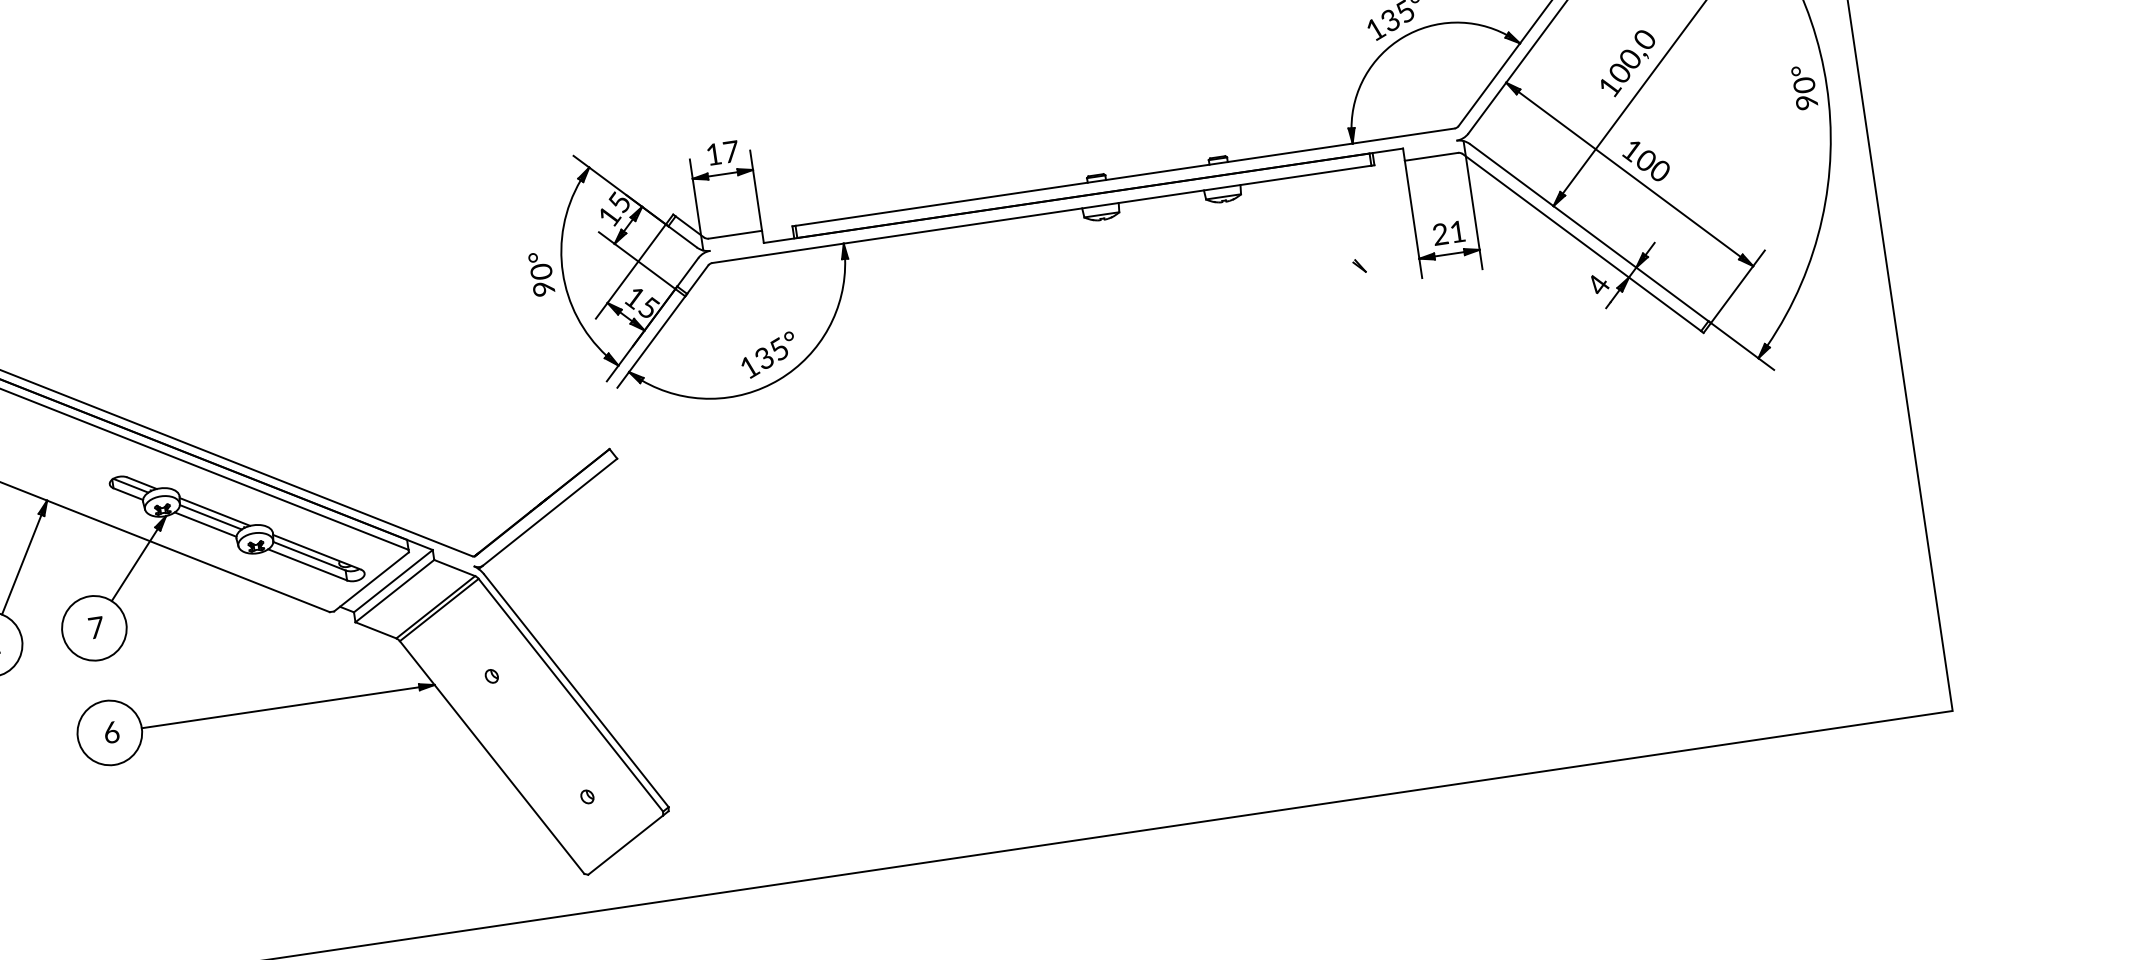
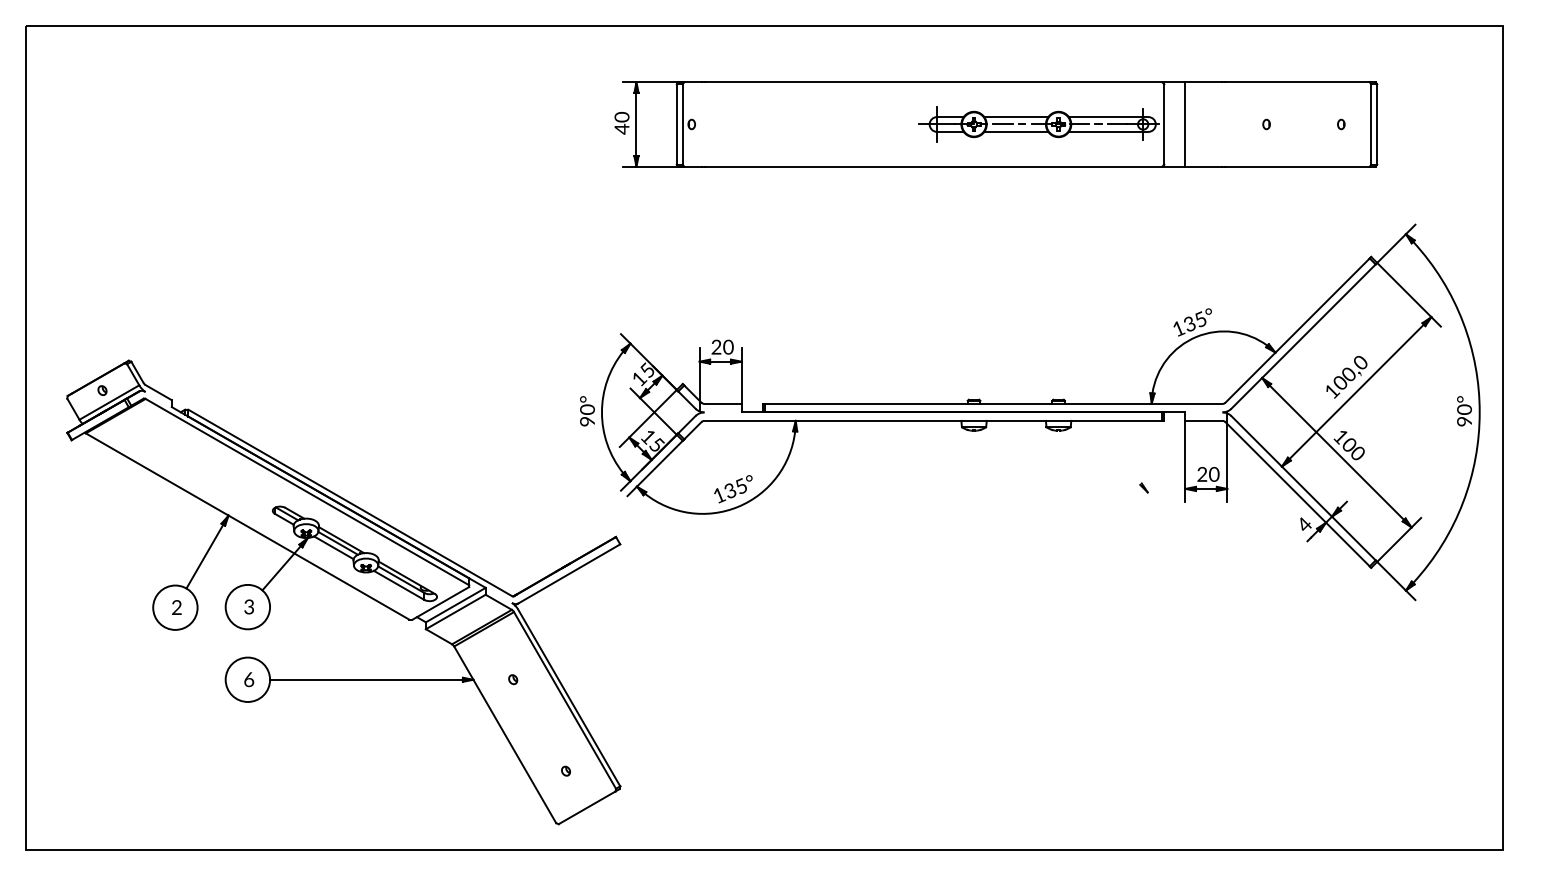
text: (722, 152) -> (722, 346), 17 -> 20
text: (1458, 231) -> (1214, 474), 21 -> 20
text: (96, 627) -> (249, 606), 7 -> 3

